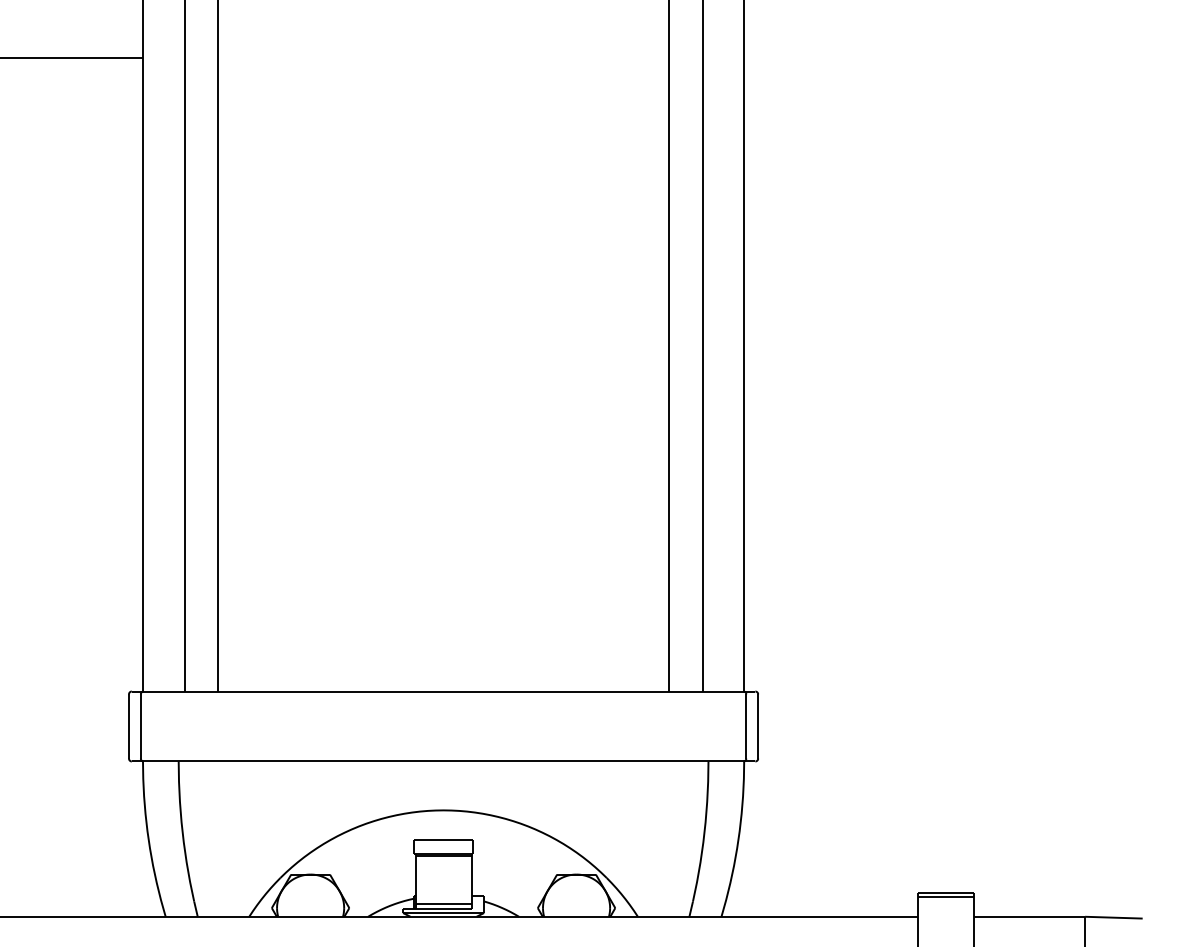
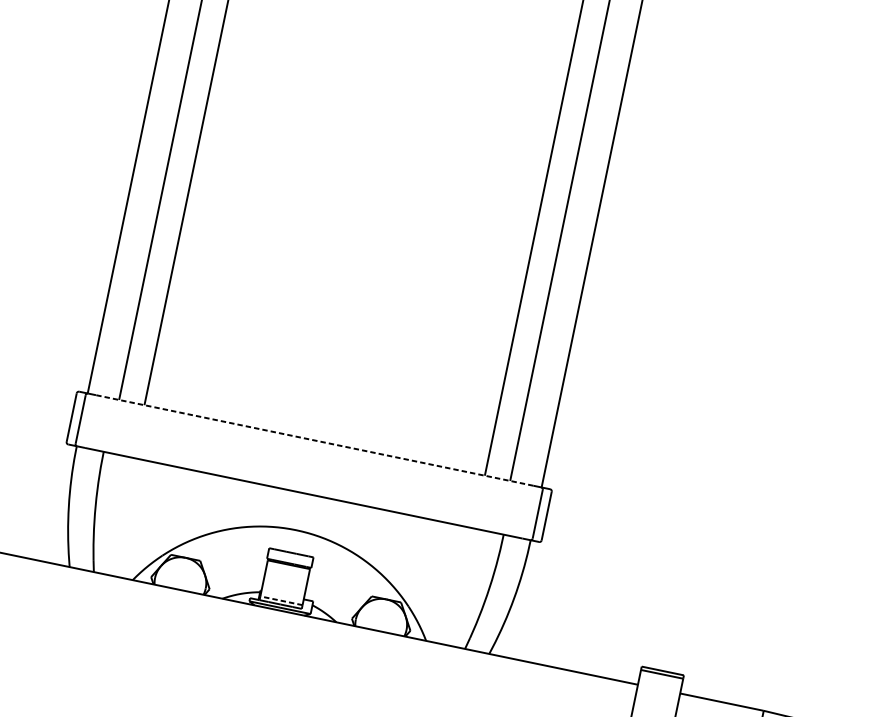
line: (443, 691) -> (314, 440), solid -> dashed
line: (443, 903) -> (281, 600), solid -> dashed

